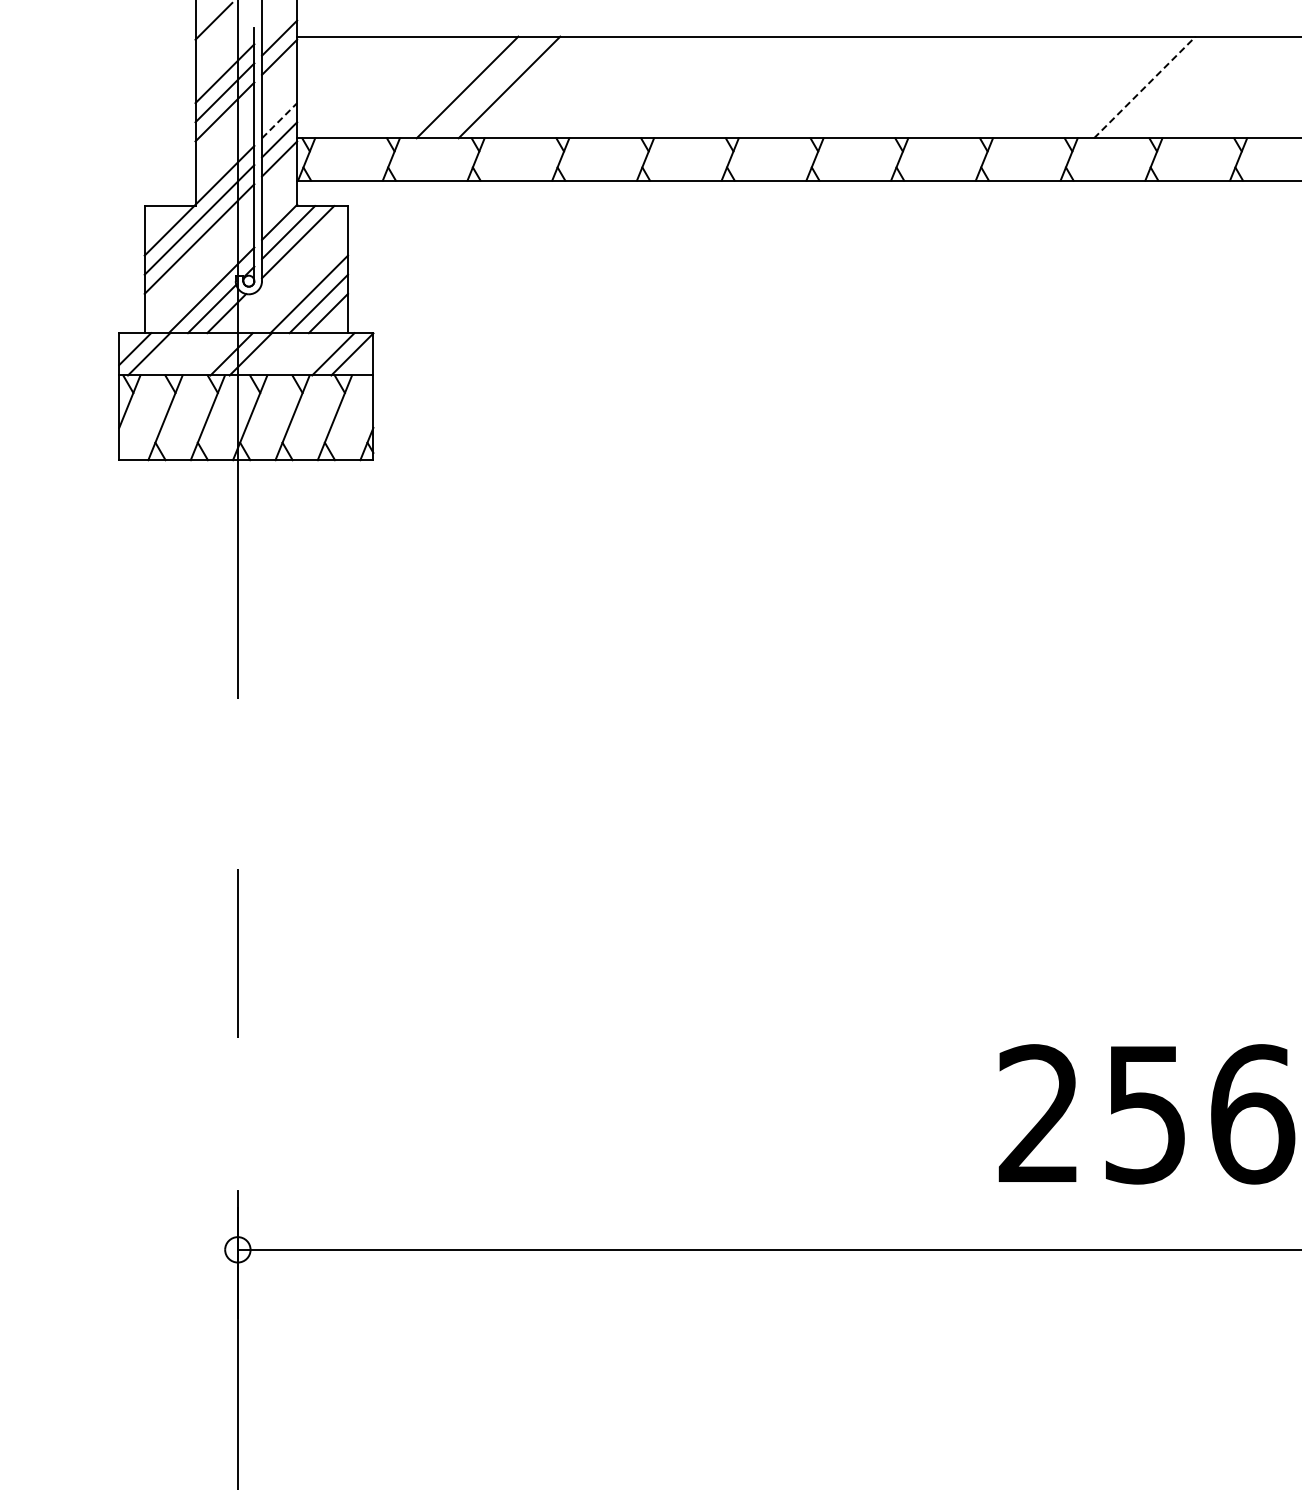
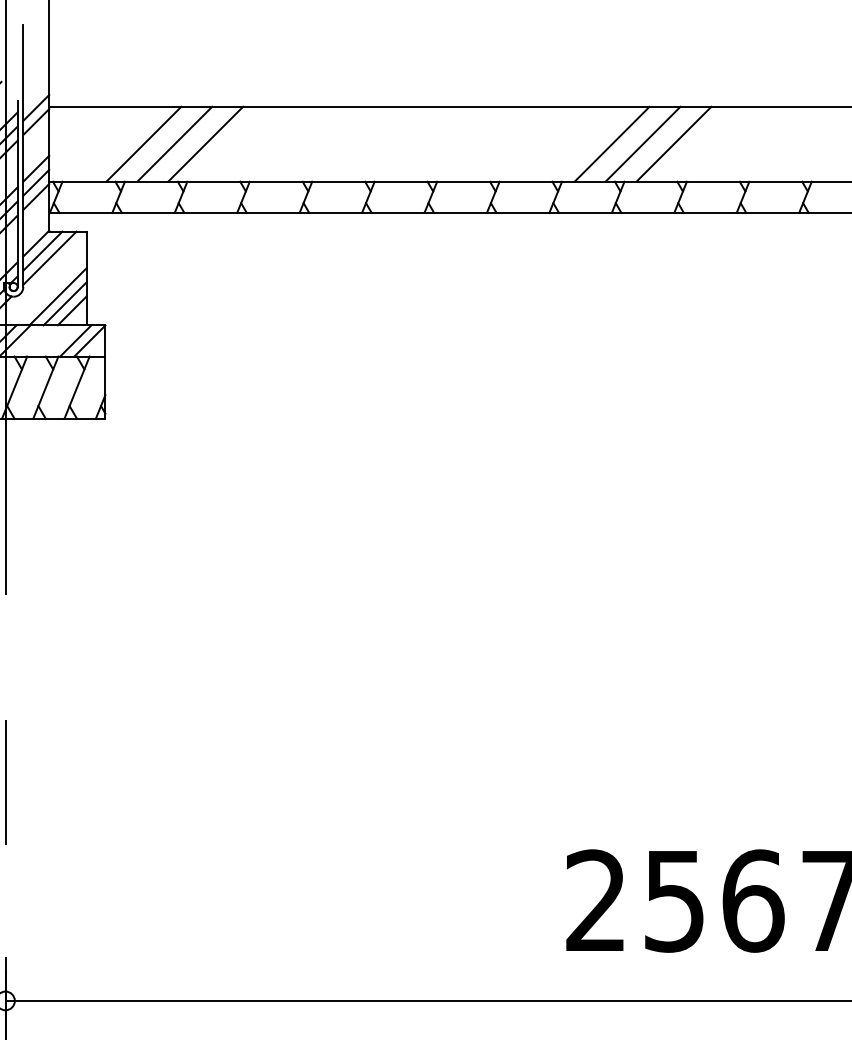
line: (425, 87) -> (143, 144), added
line: (1060, 87) -> (611, 144), added
line: (1102, 87) -> (642, 144), added
line: (1144, 87) -> (673, 144), dashed -> solid
line: (279, 120) -> (36, 168), dashed -> solid

